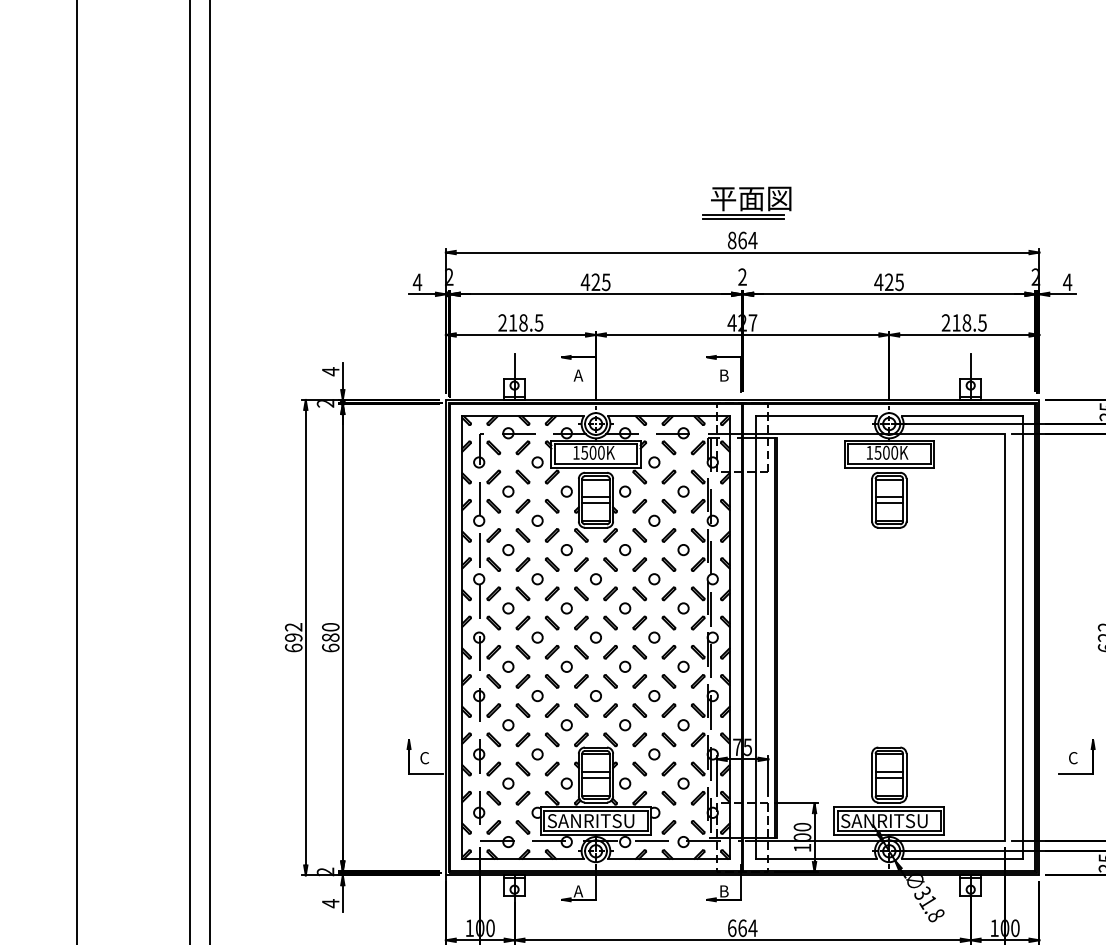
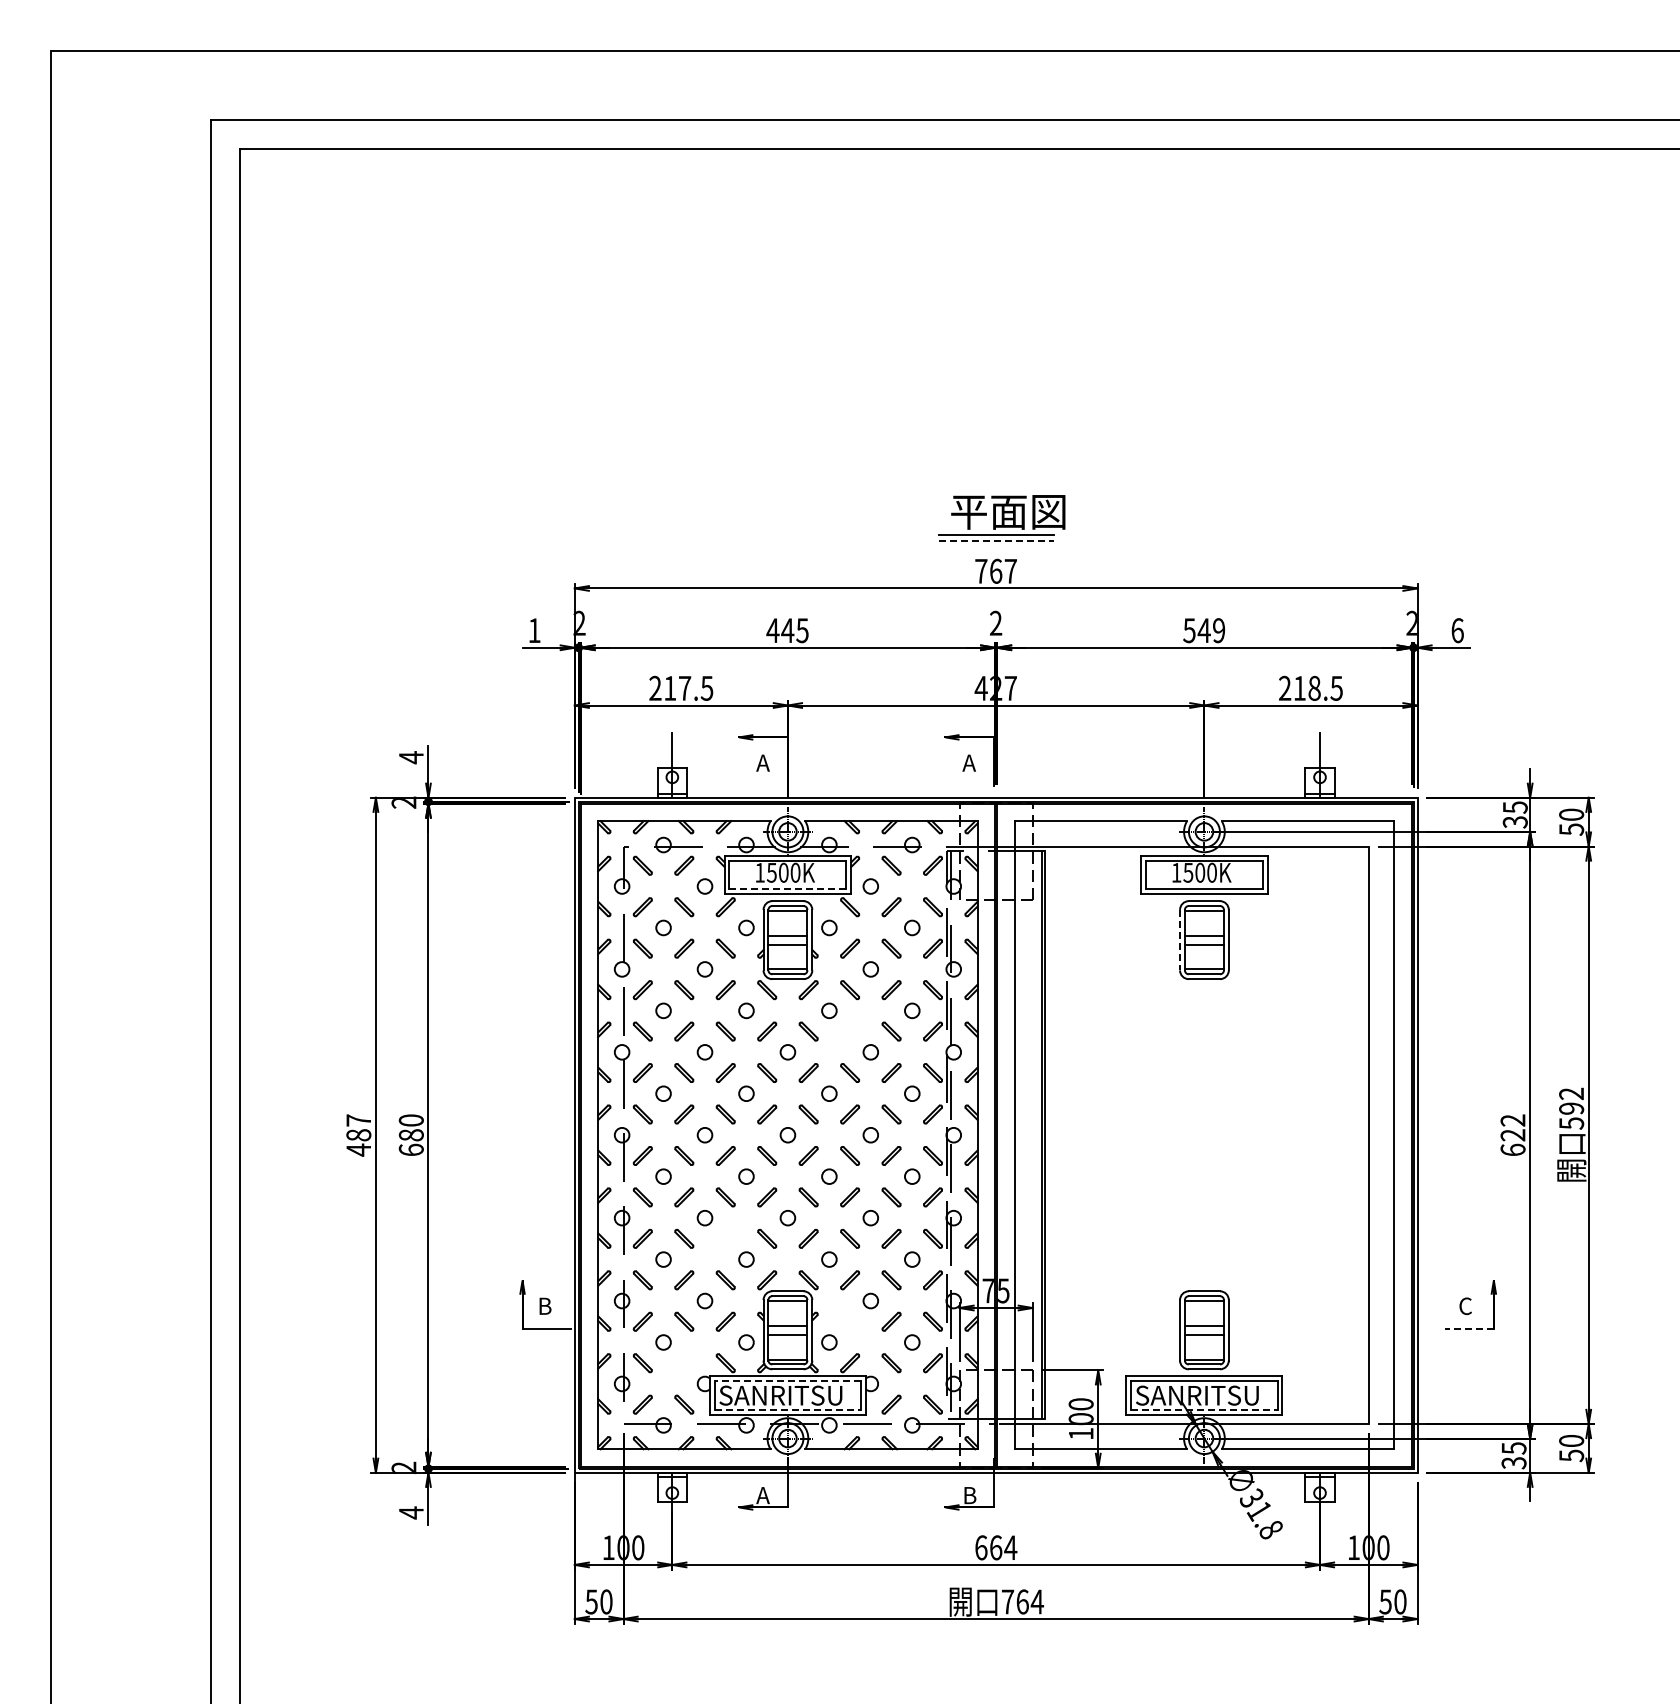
line: (743, 219) -> (997, 541), solid -> dashed
text: (742, 239) -> (996, 570), 864 -> 767
text: (417, 282) -> (534, 630), 4 -> 1
text: (595, 282) -> (787, 630), 425 -> 445
text: (888, 282) -> (1203, 630), 425 -> 549
text: (1067, 282) -> (1457, 630), 4 -> 6
text: (523, 322) -> (685, 687), 218.5 -> 217.5
text: (723, 375) -> (969, 762), B -> A
line: (595, 463) -> (787, 888), solid -> dashed
line: (872, 500) -> (1180, 940), solid -> dashed
part: (639, 564) -> (849, 1031), removed
text: (293, 637) -> (358, 1135), 692 -> 487
part: (552, 710) -> (725, 1238), removed
text: (424, 758) -> (544, 1306), C -> B
part: (639, 768) -> (849, 1321), removed
line: (1075, 774) -> (1468, 1329), solid -> dashed
part: (523, 798) -> (684, 1363), removed
line: (595, 811) -> (787, 1381), solid -> dashed
line: (596, 831) -> (788, 1410), solid -> dashed
line: (889, 831) -> (1204, 1410), solid -> dashed

